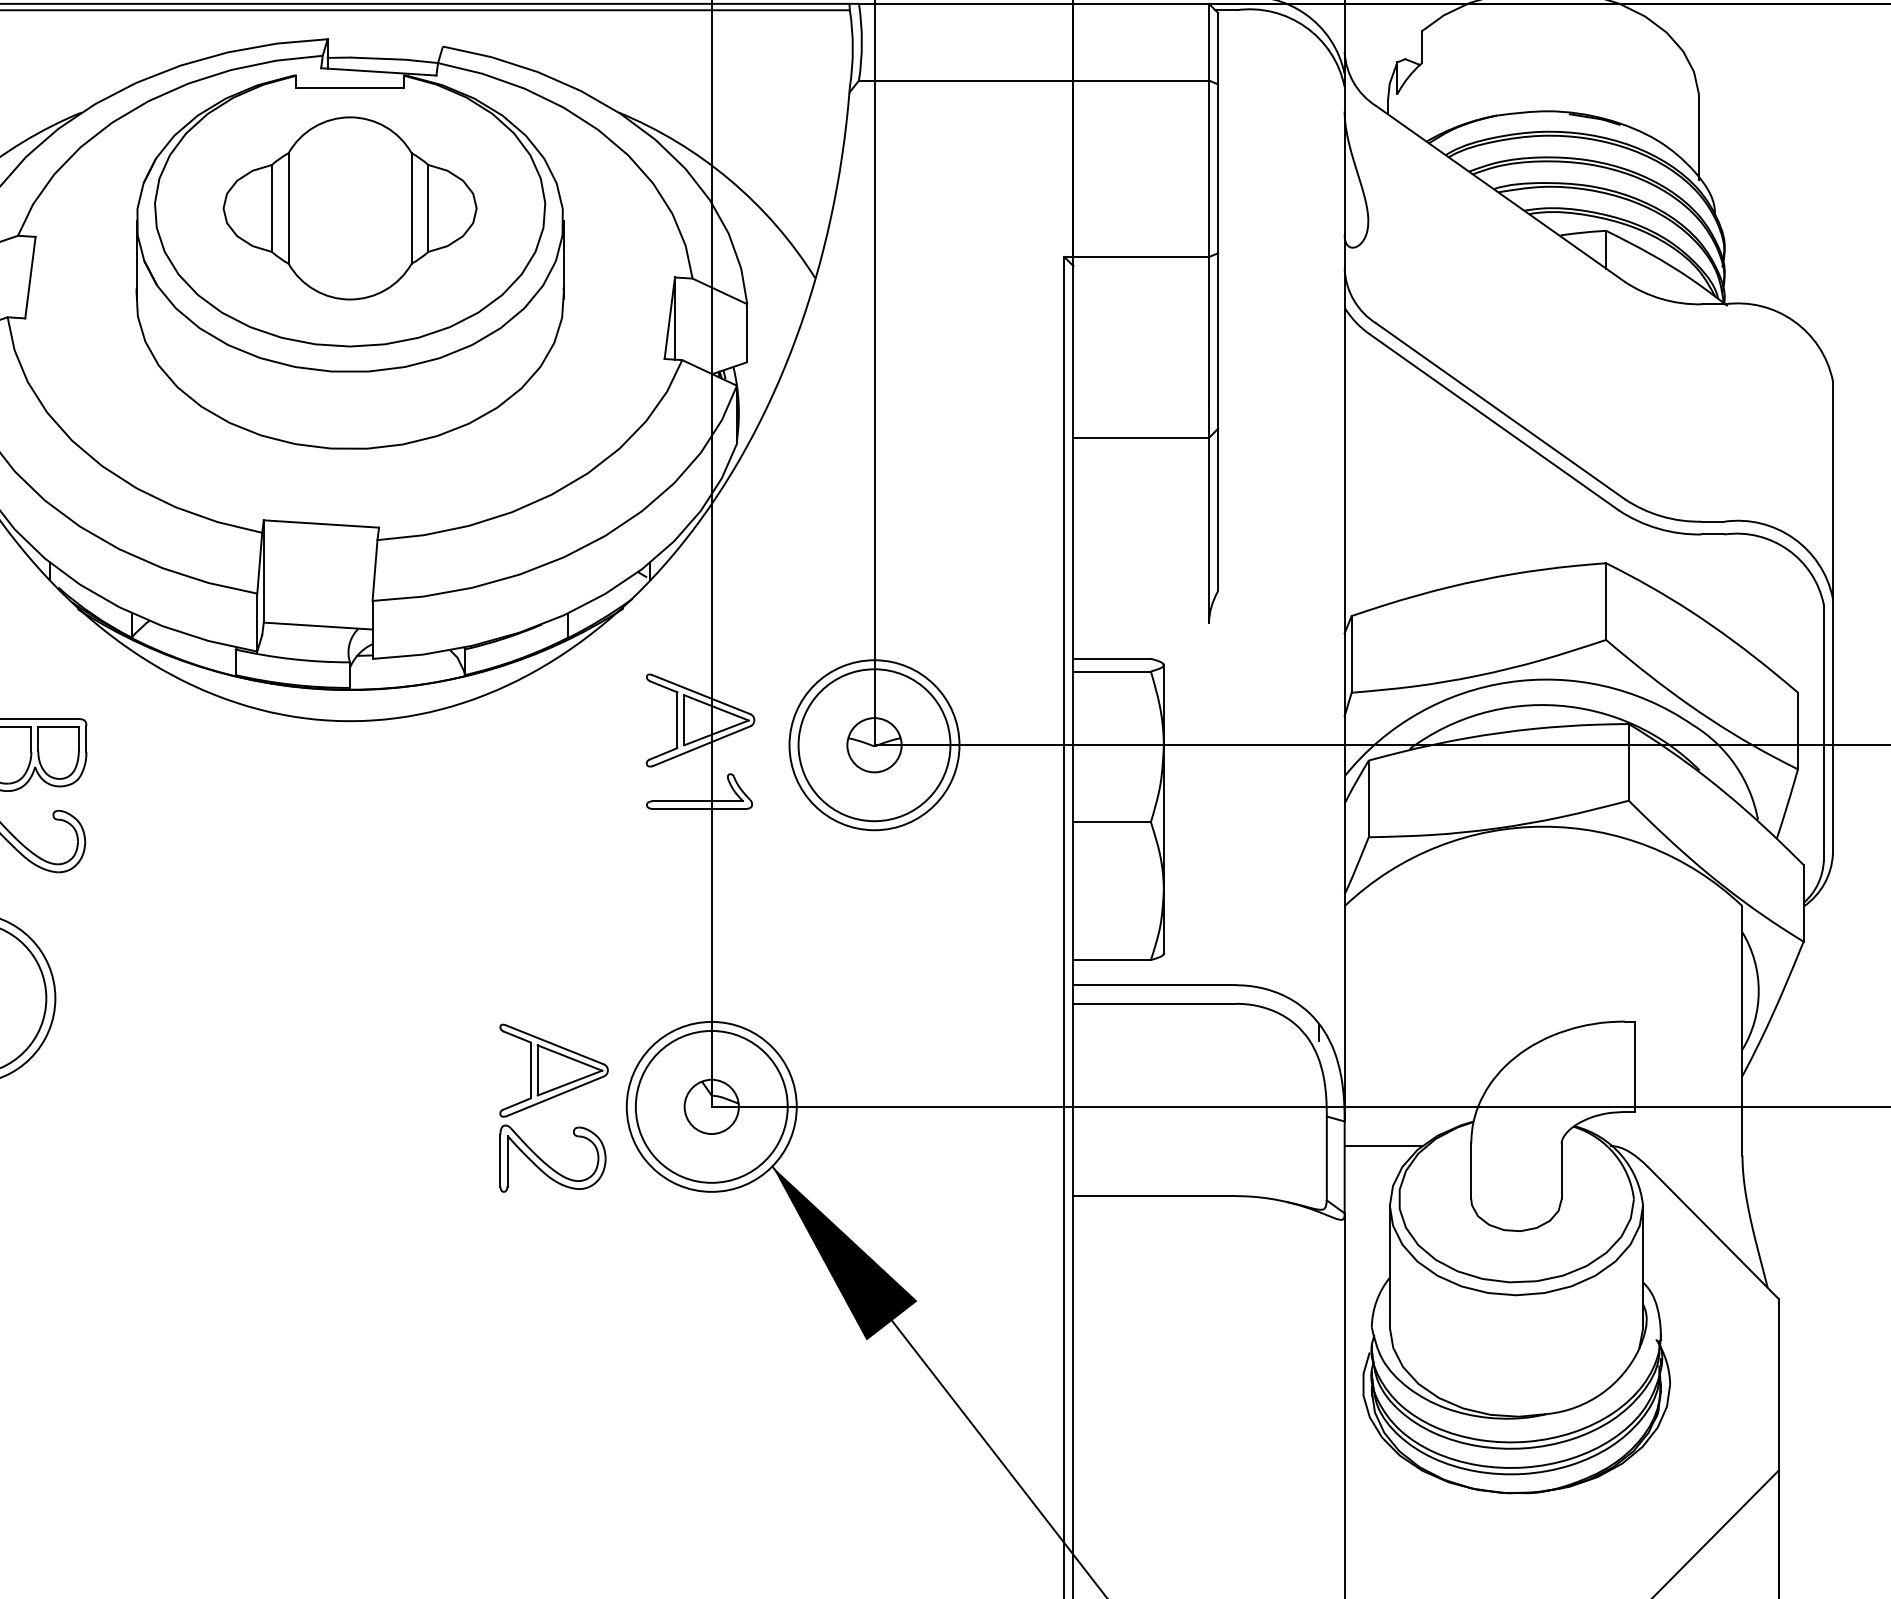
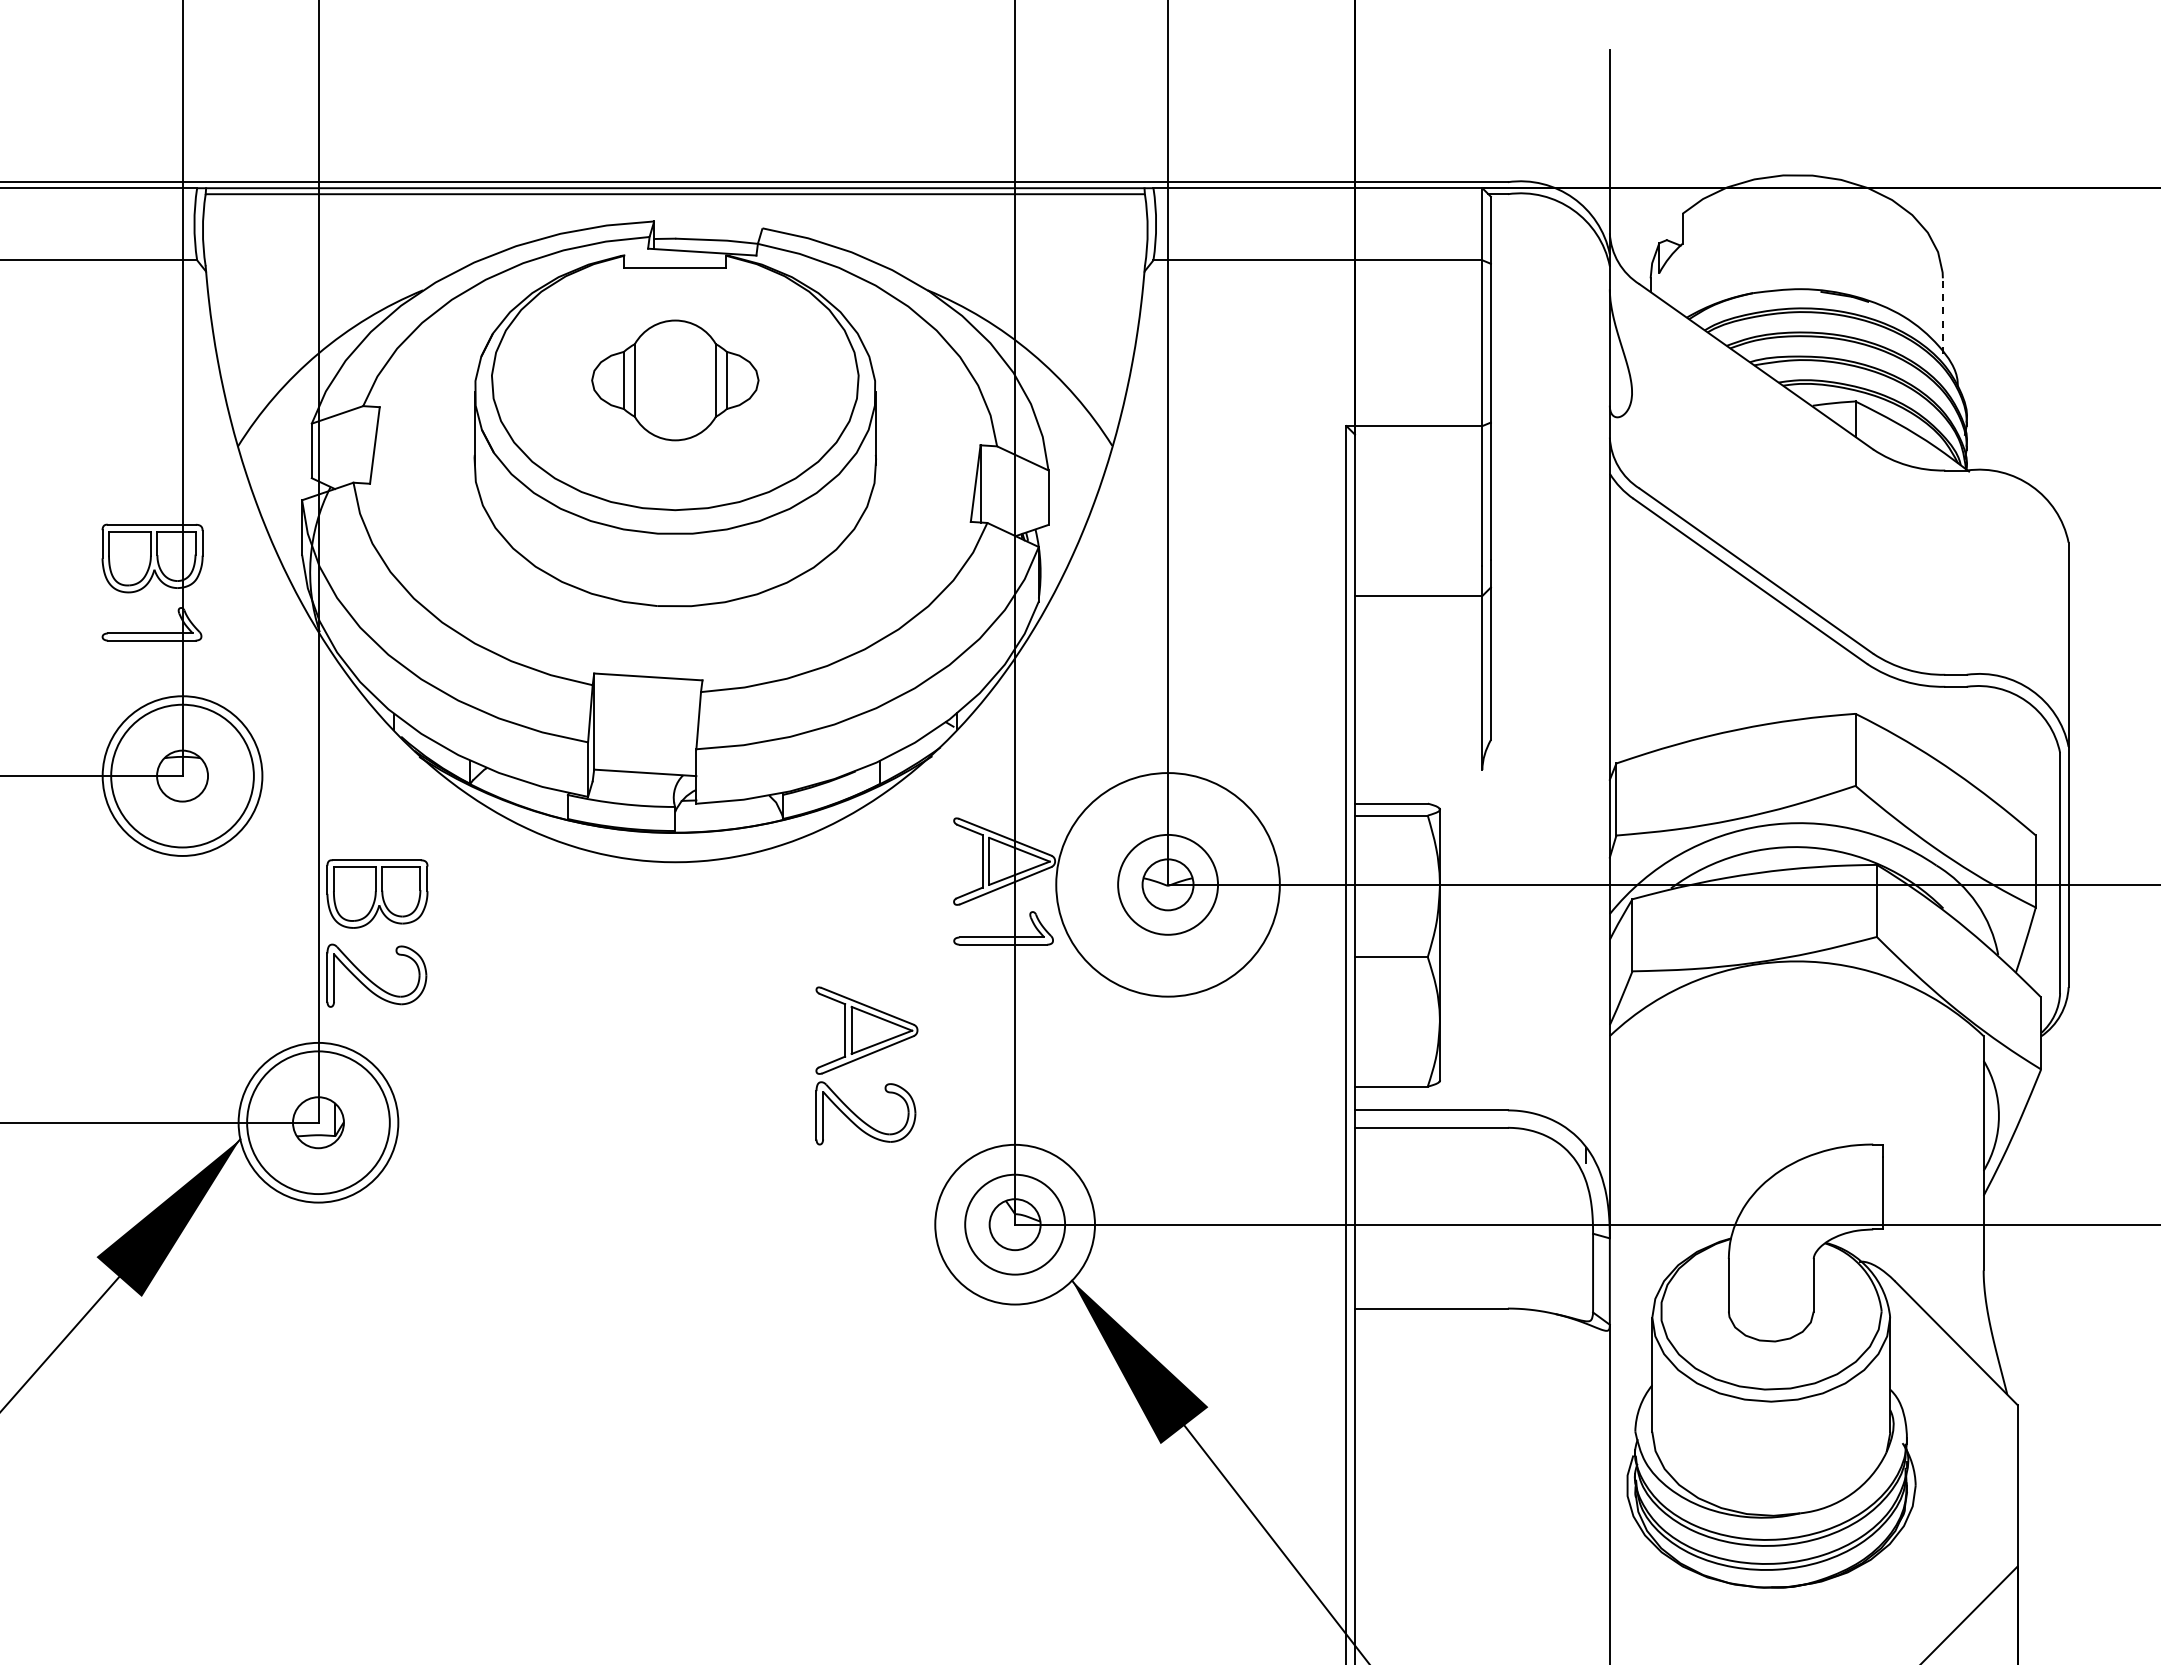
line: (1698, 140) -> (1942, 316), solid -> dashed
part: (350, 208) -> (675, 380), size x0.7
circle: (873, 744) -> (1167, 884), size x0.7
circle: (873, 744) -> (1167, 884), size x1.4
part: (549, 1100) -> (862, 1058), moved
circle: (711, 1106) -> (1014, 1224), size x0.7
line: (1382, 1146) -> (1645, 1261), removed

